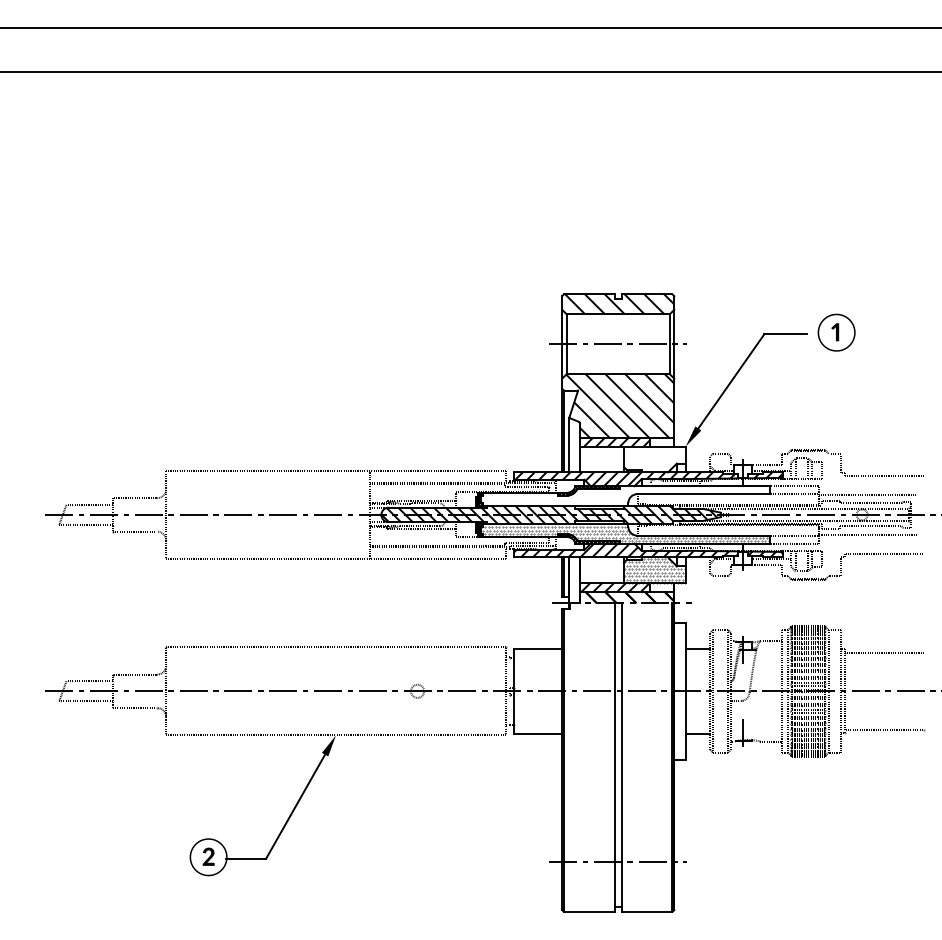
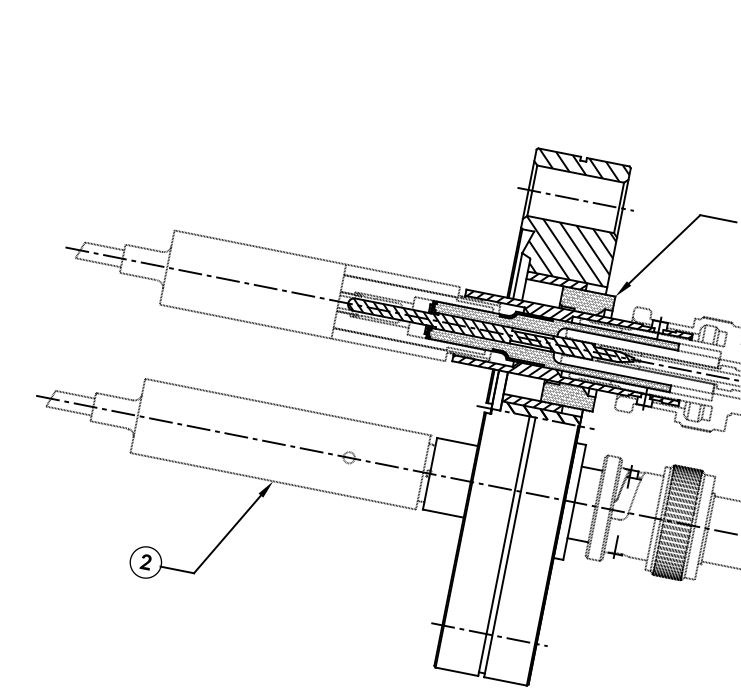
hatch: (654, 458) -> (587, 301), added
hatch: (624, 495) -> (555, 327), added

